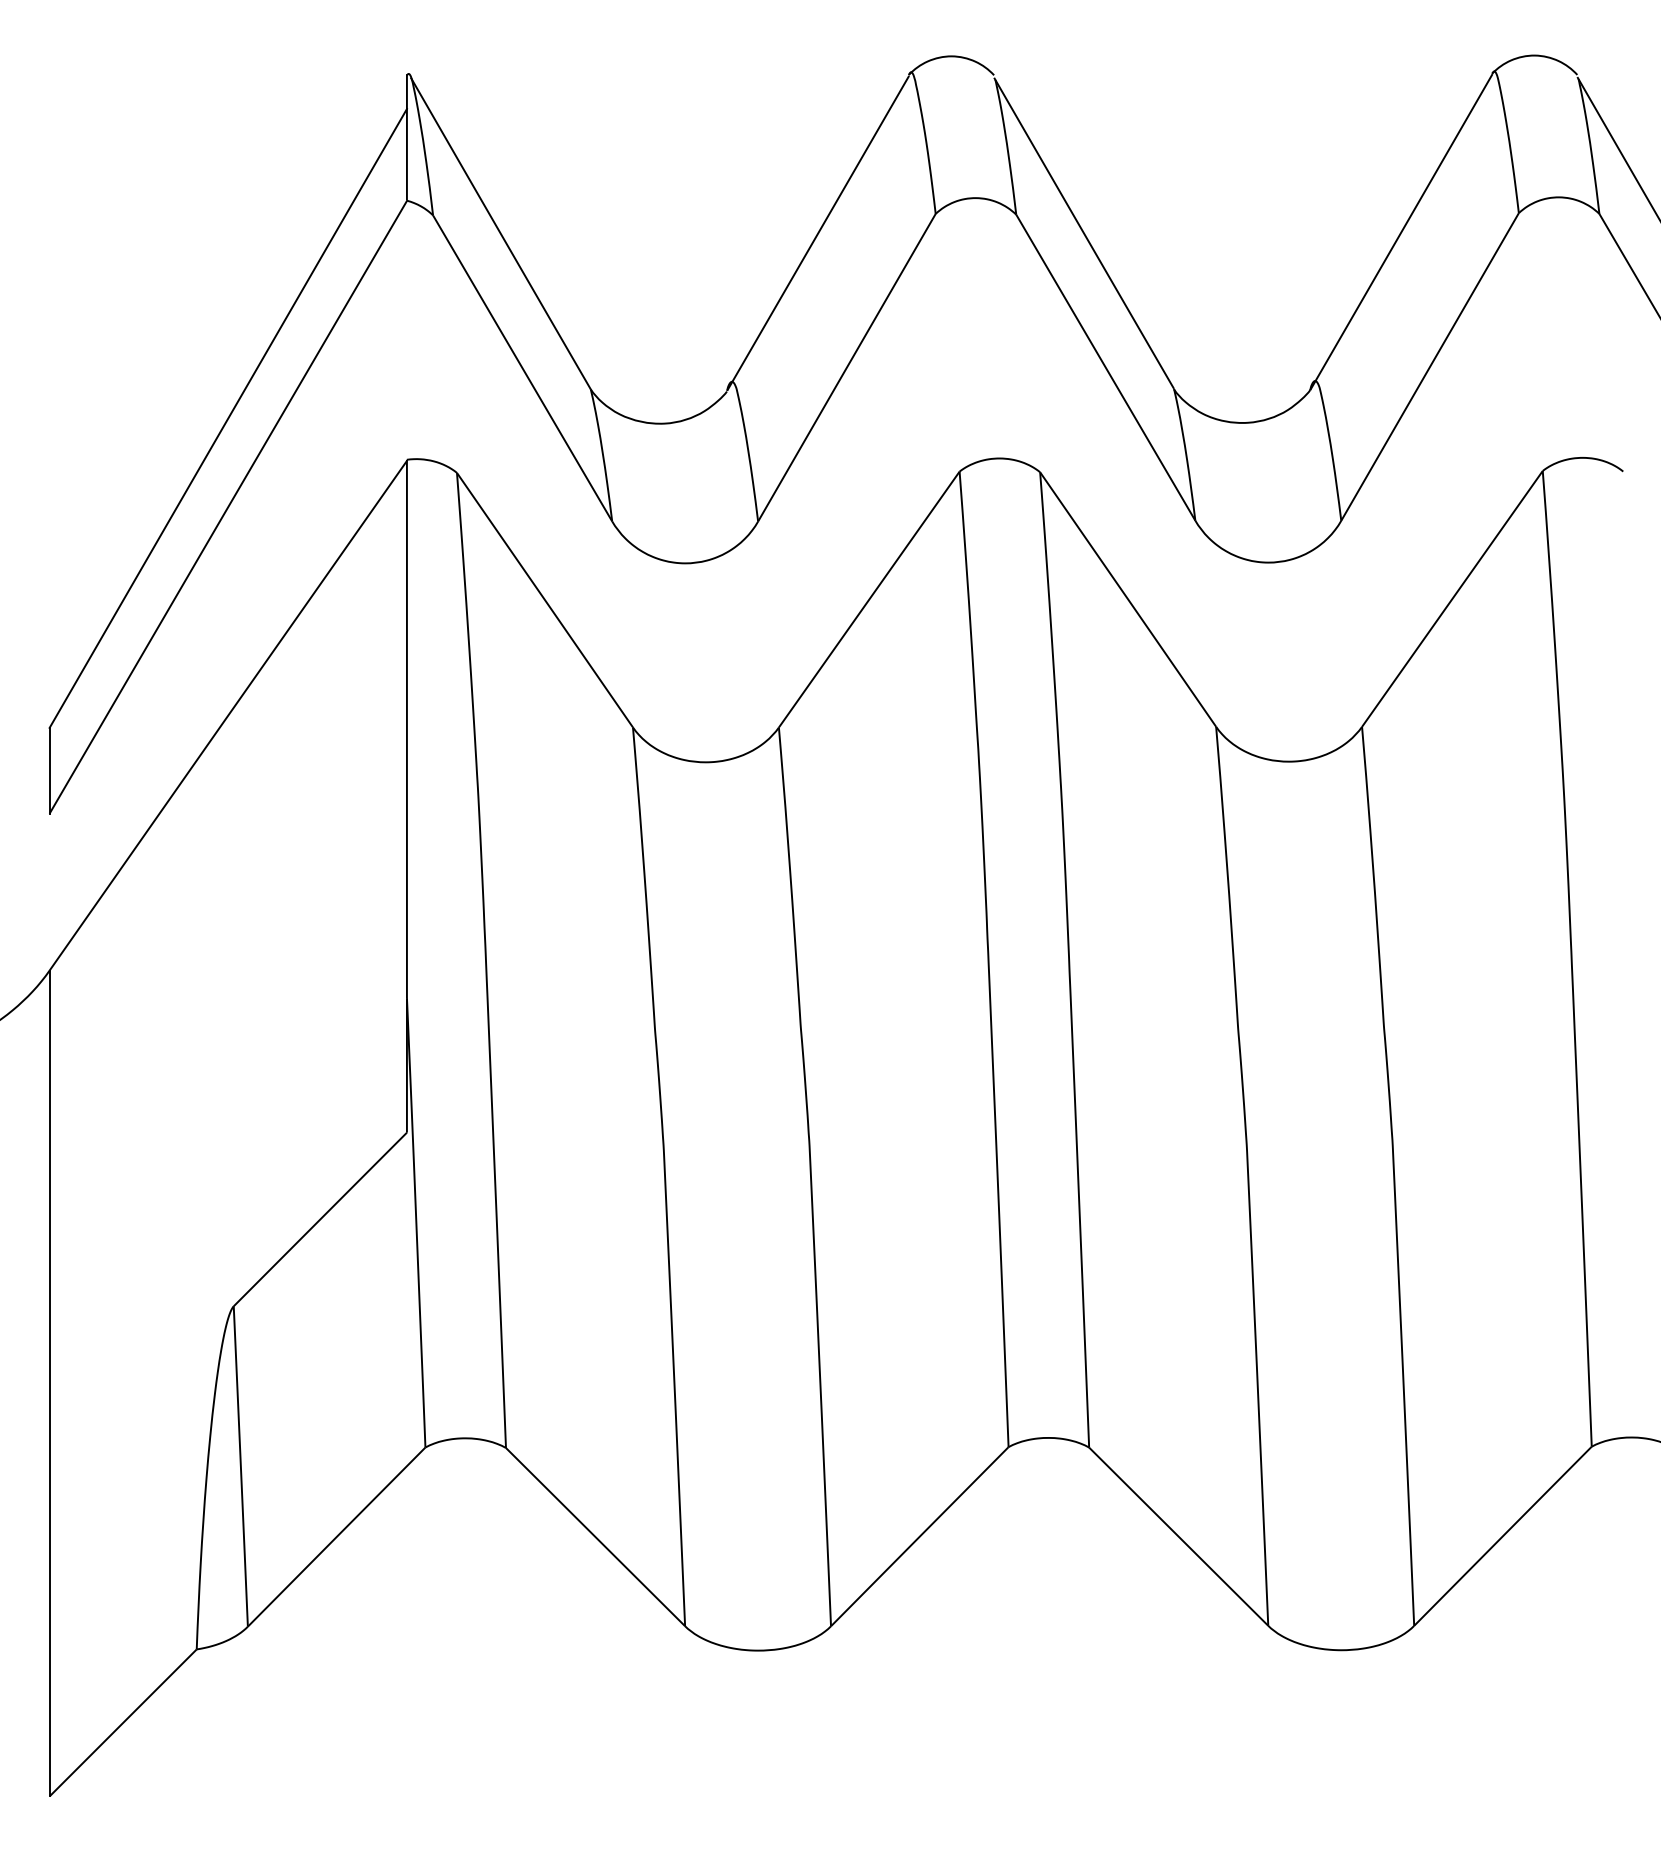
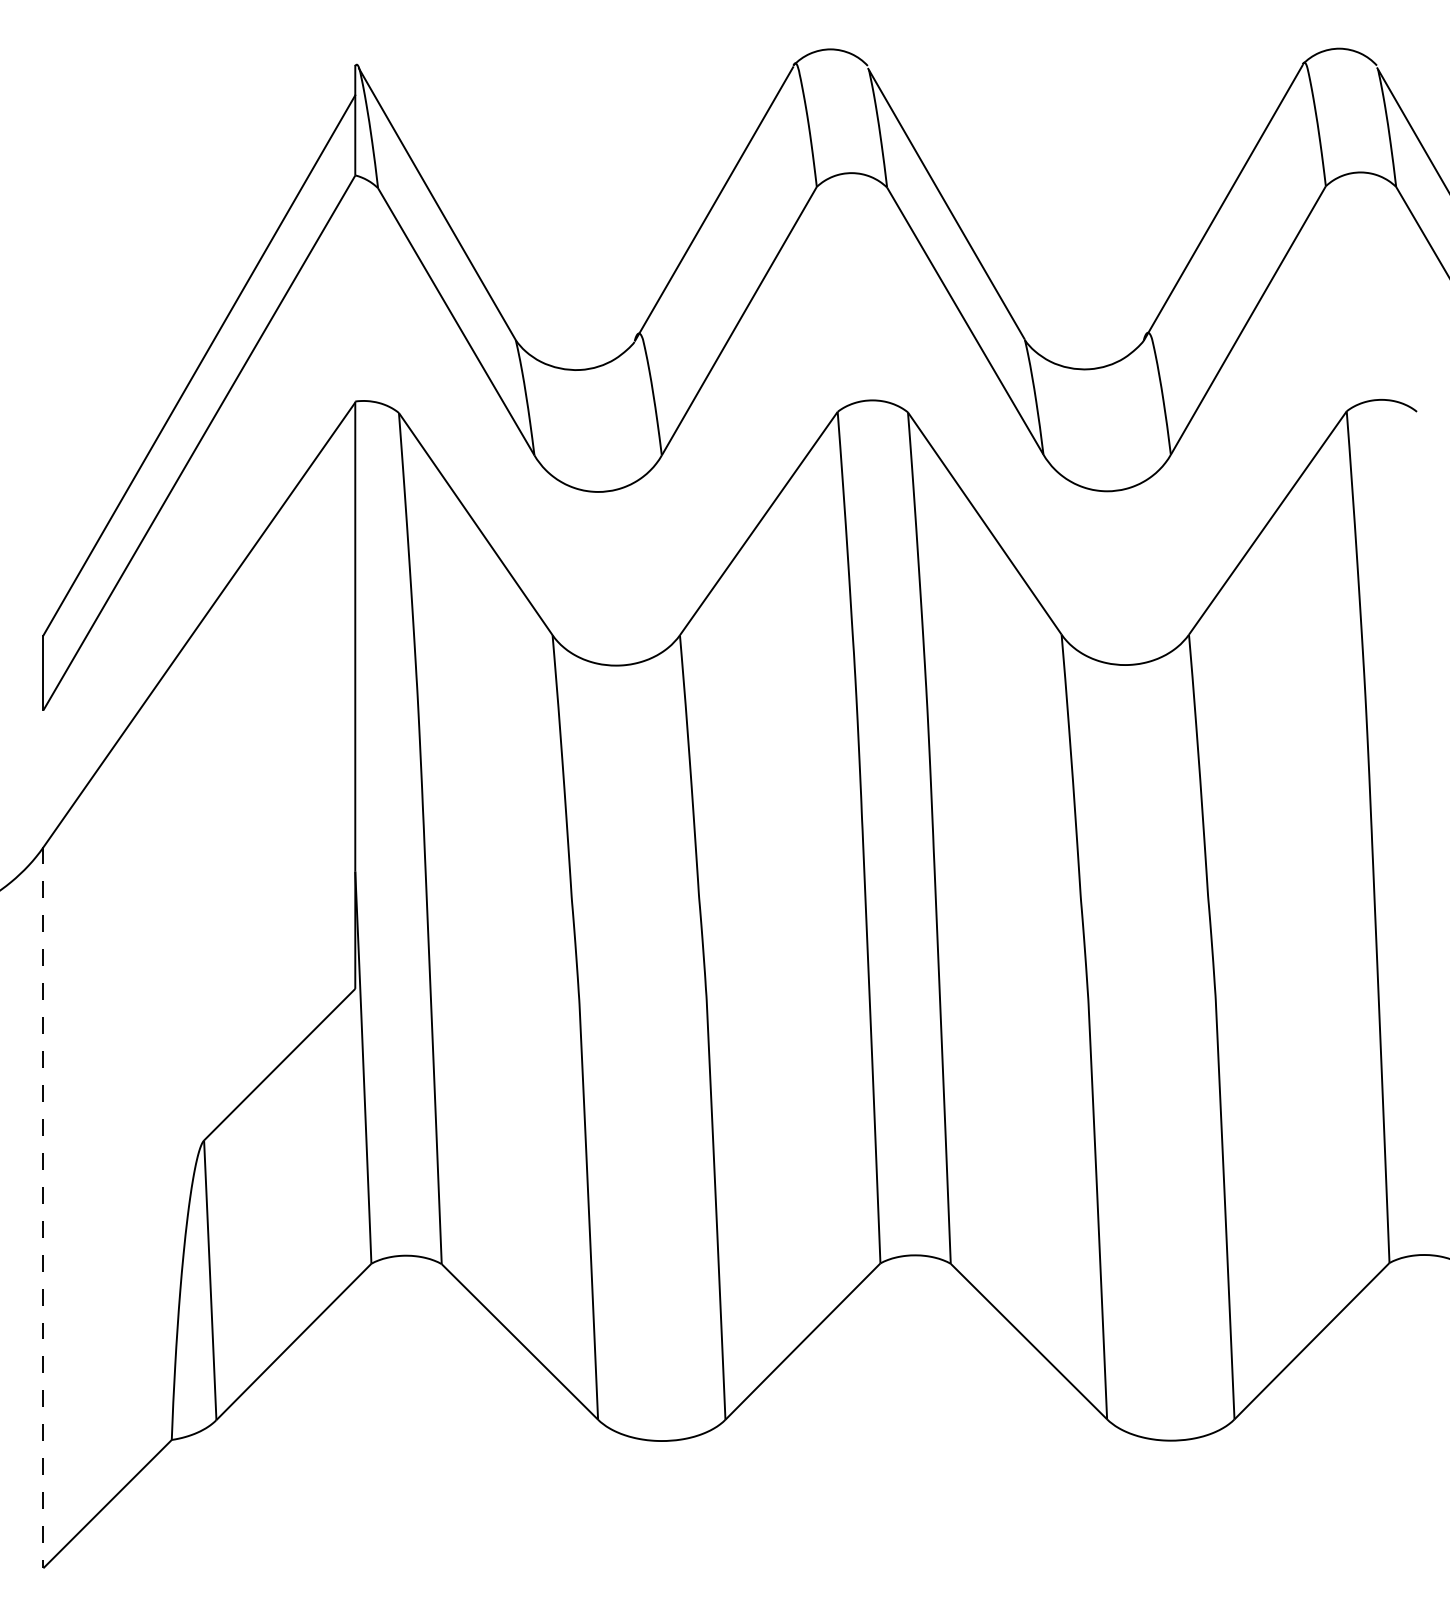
line: (49, 1383) -> (43, 1207), solid -> dashed

